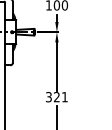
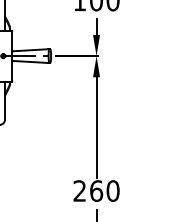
text: (57, 97) -> (97, 191), 321 -> 260

